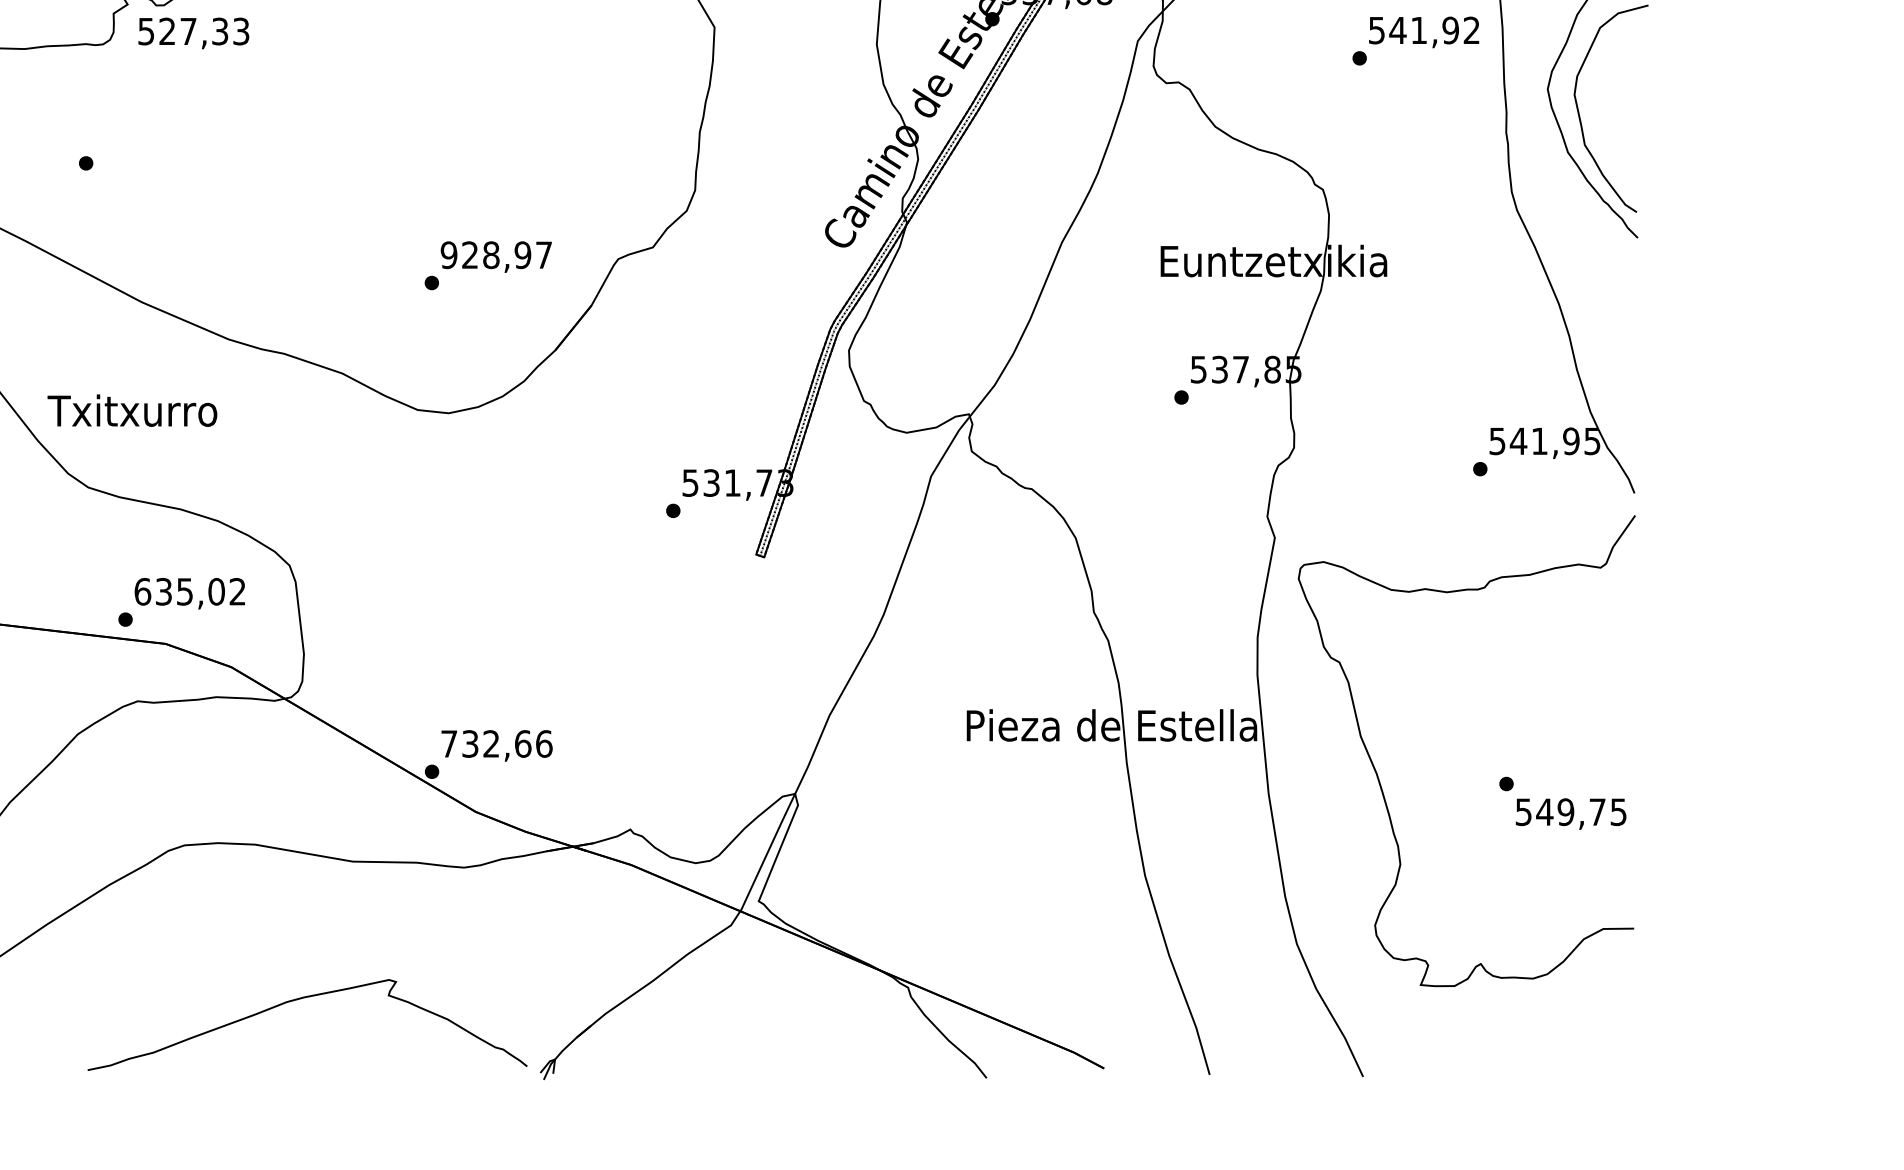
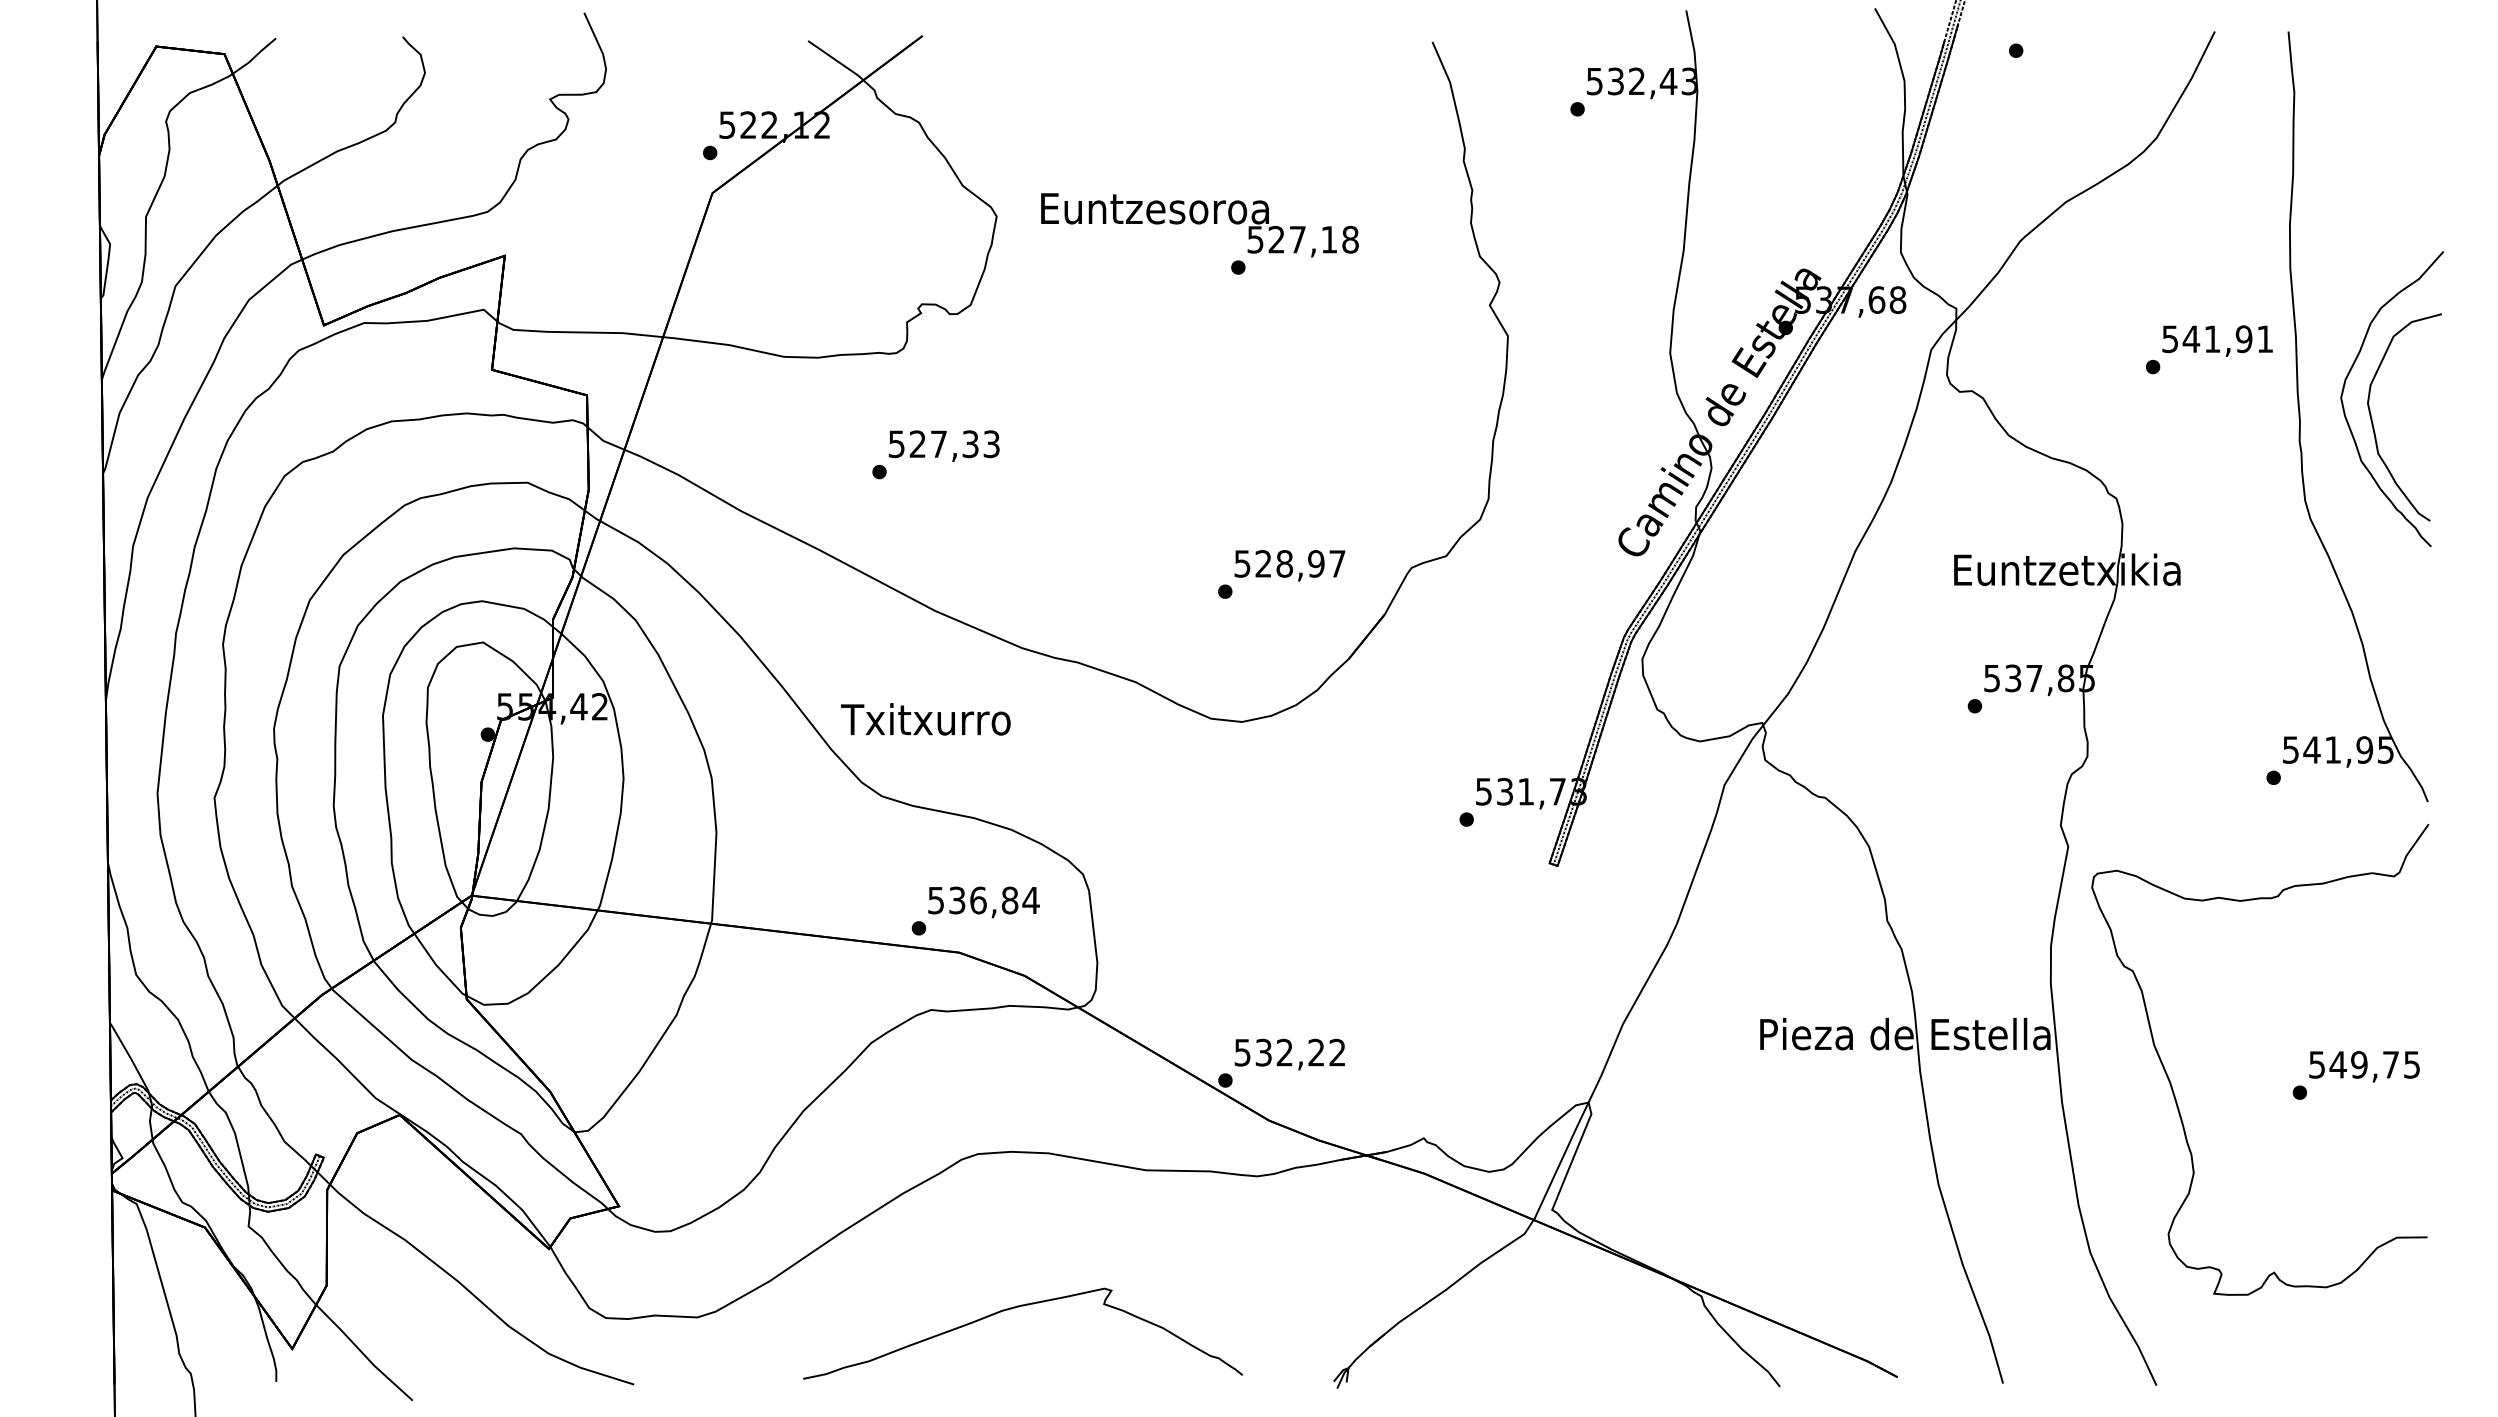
text: (1471, 29) -> (2264, 338), 541,92 -> 541,91
text: (193, 32) -> (943, 445), moved
text: (449, 254) -> (1242, 563), 928,97 -> 528,97
text: (190, 591) -> (983, 900), 635,02 -> 536,84
text: (497, 743) -> (1290, 1052), 732,66 -> 532,22
text: (1571, 813) -> (2364, 1066), moved
curve: (300, 999) -> (1015, 1308), moved

